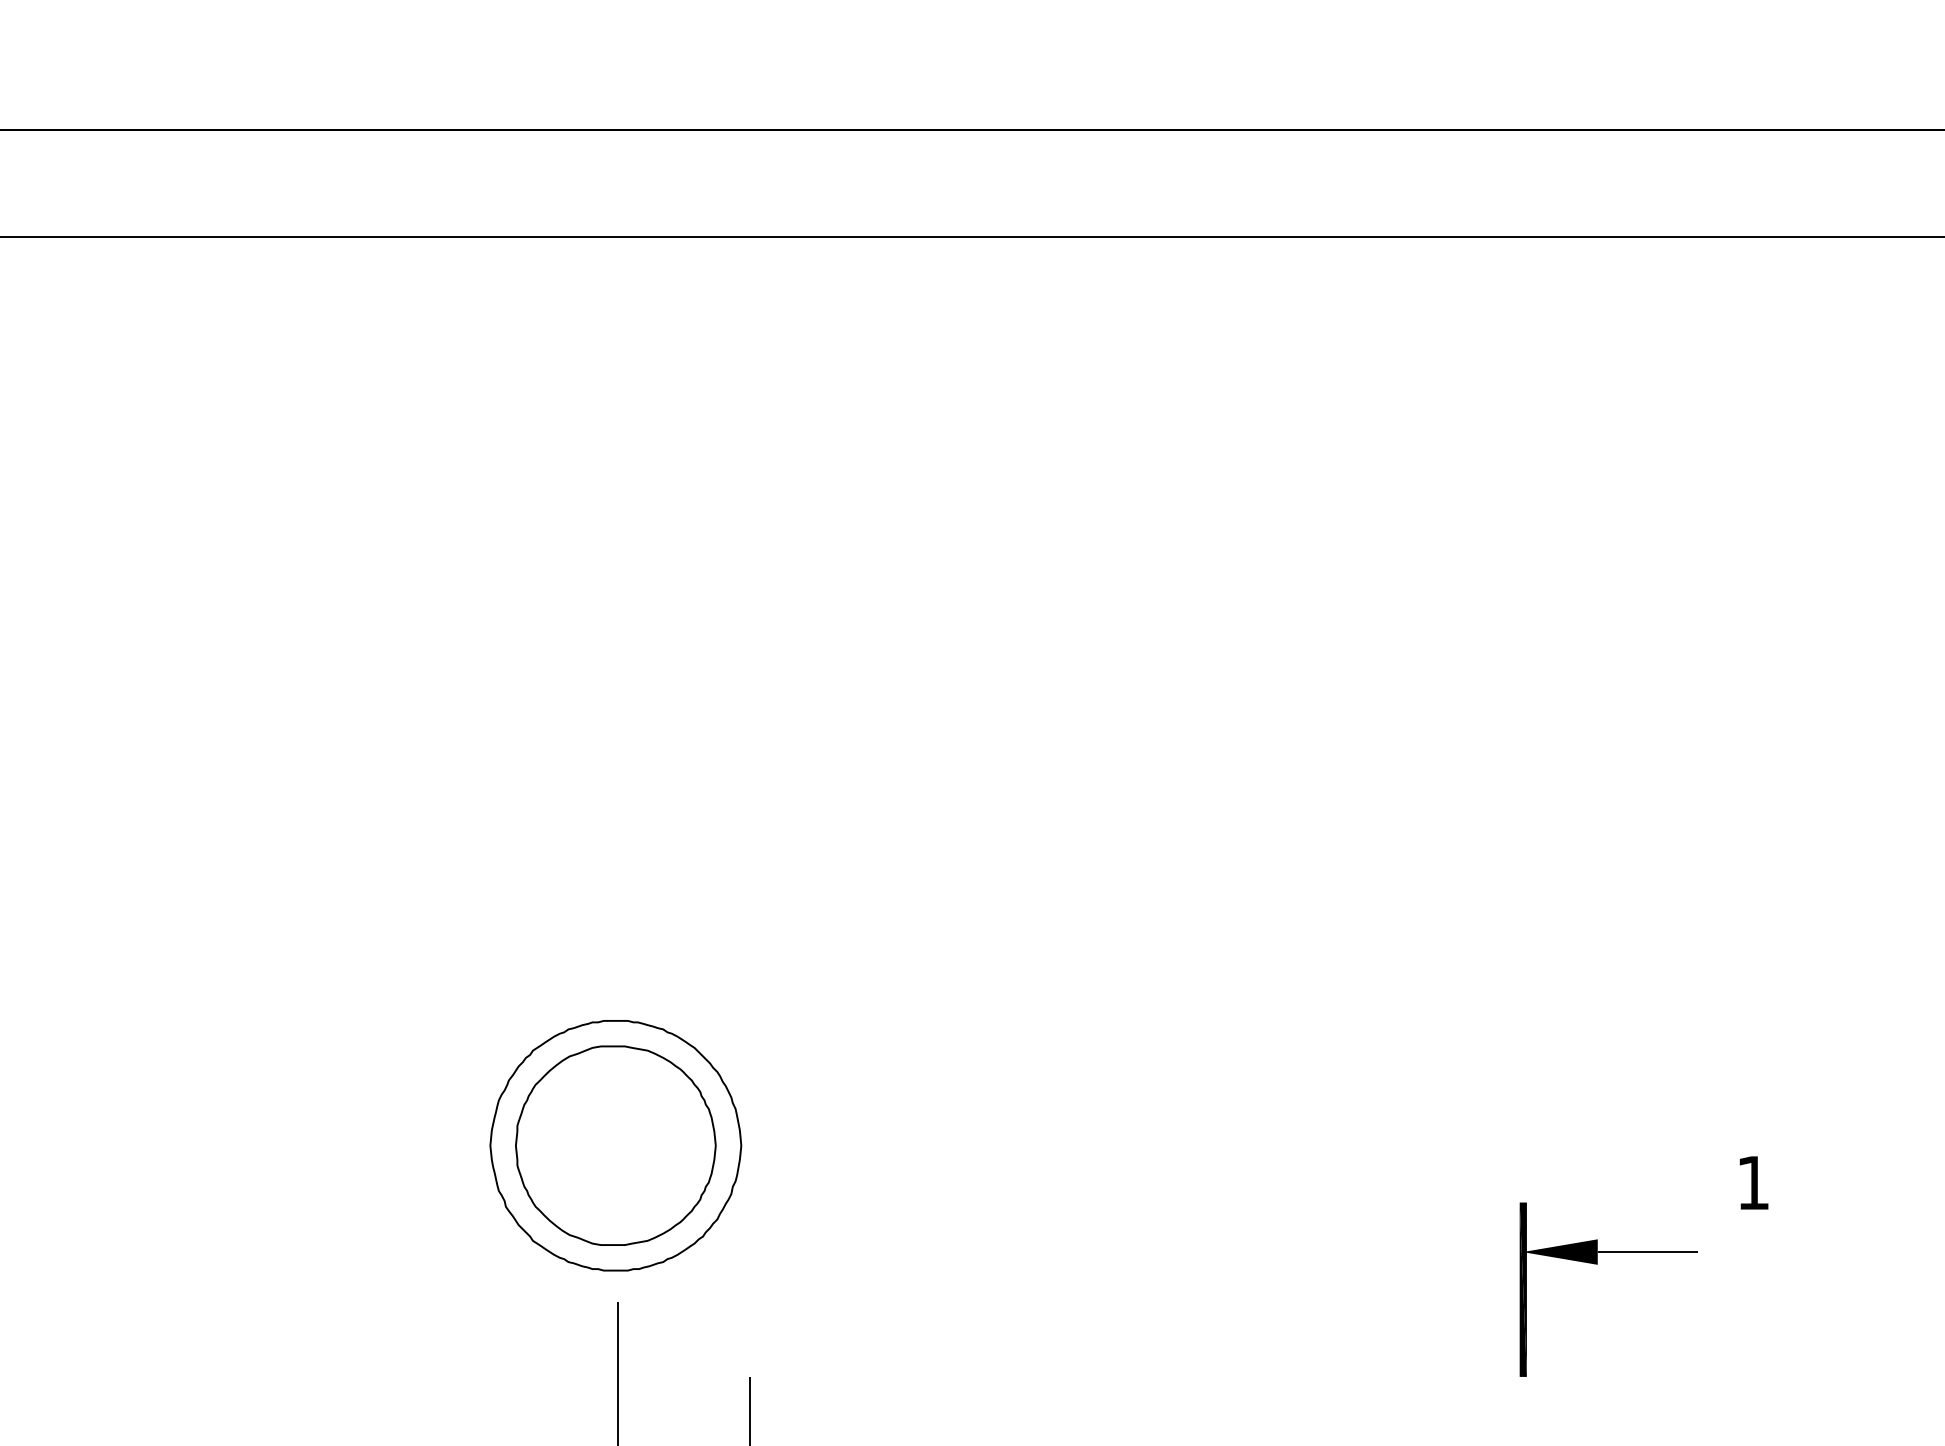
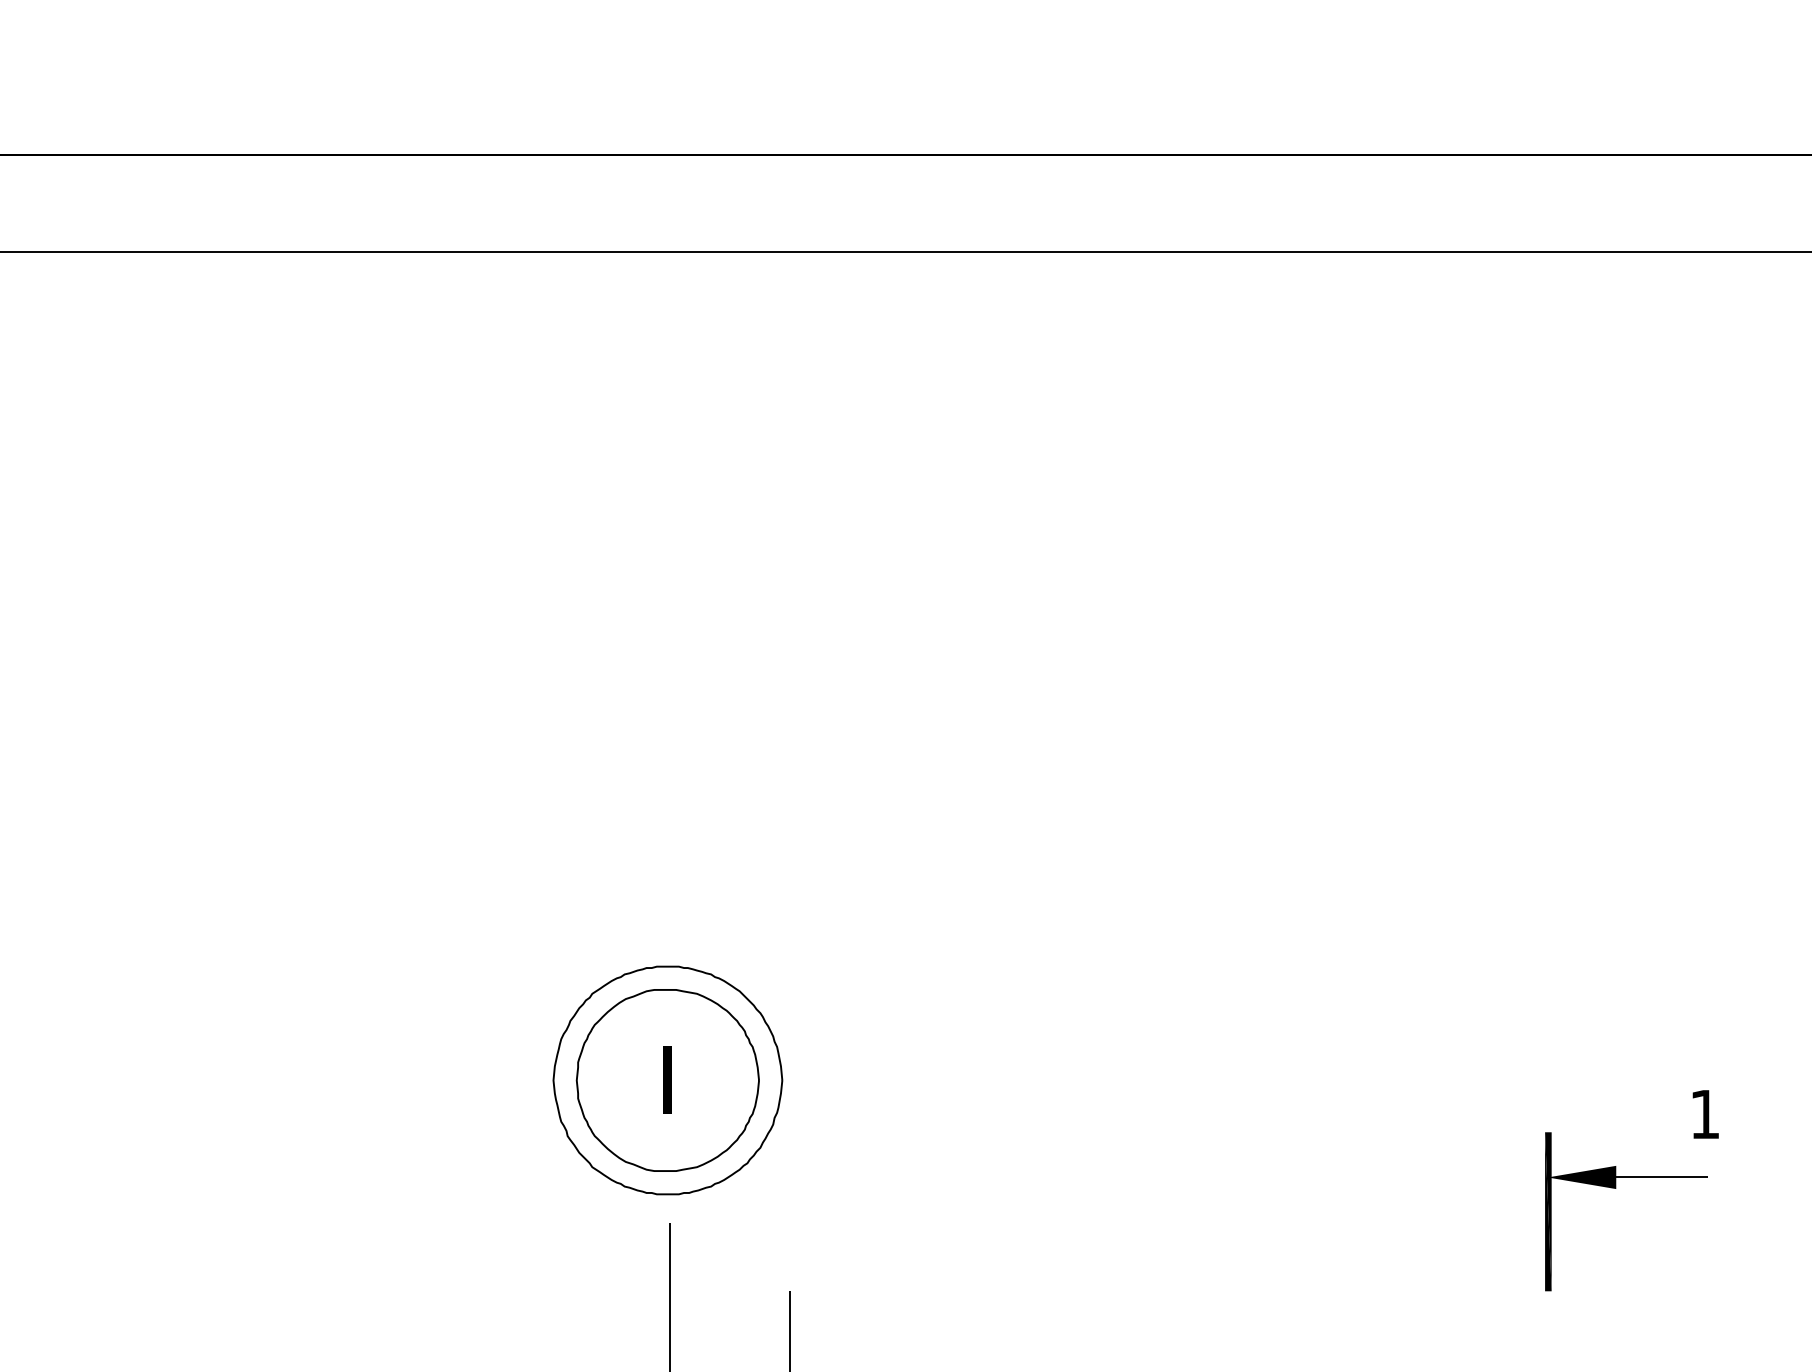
fill: (615, 1144) -> (667, 1079), added
part: (1598, 1264) -> (1616, 1188), moved

